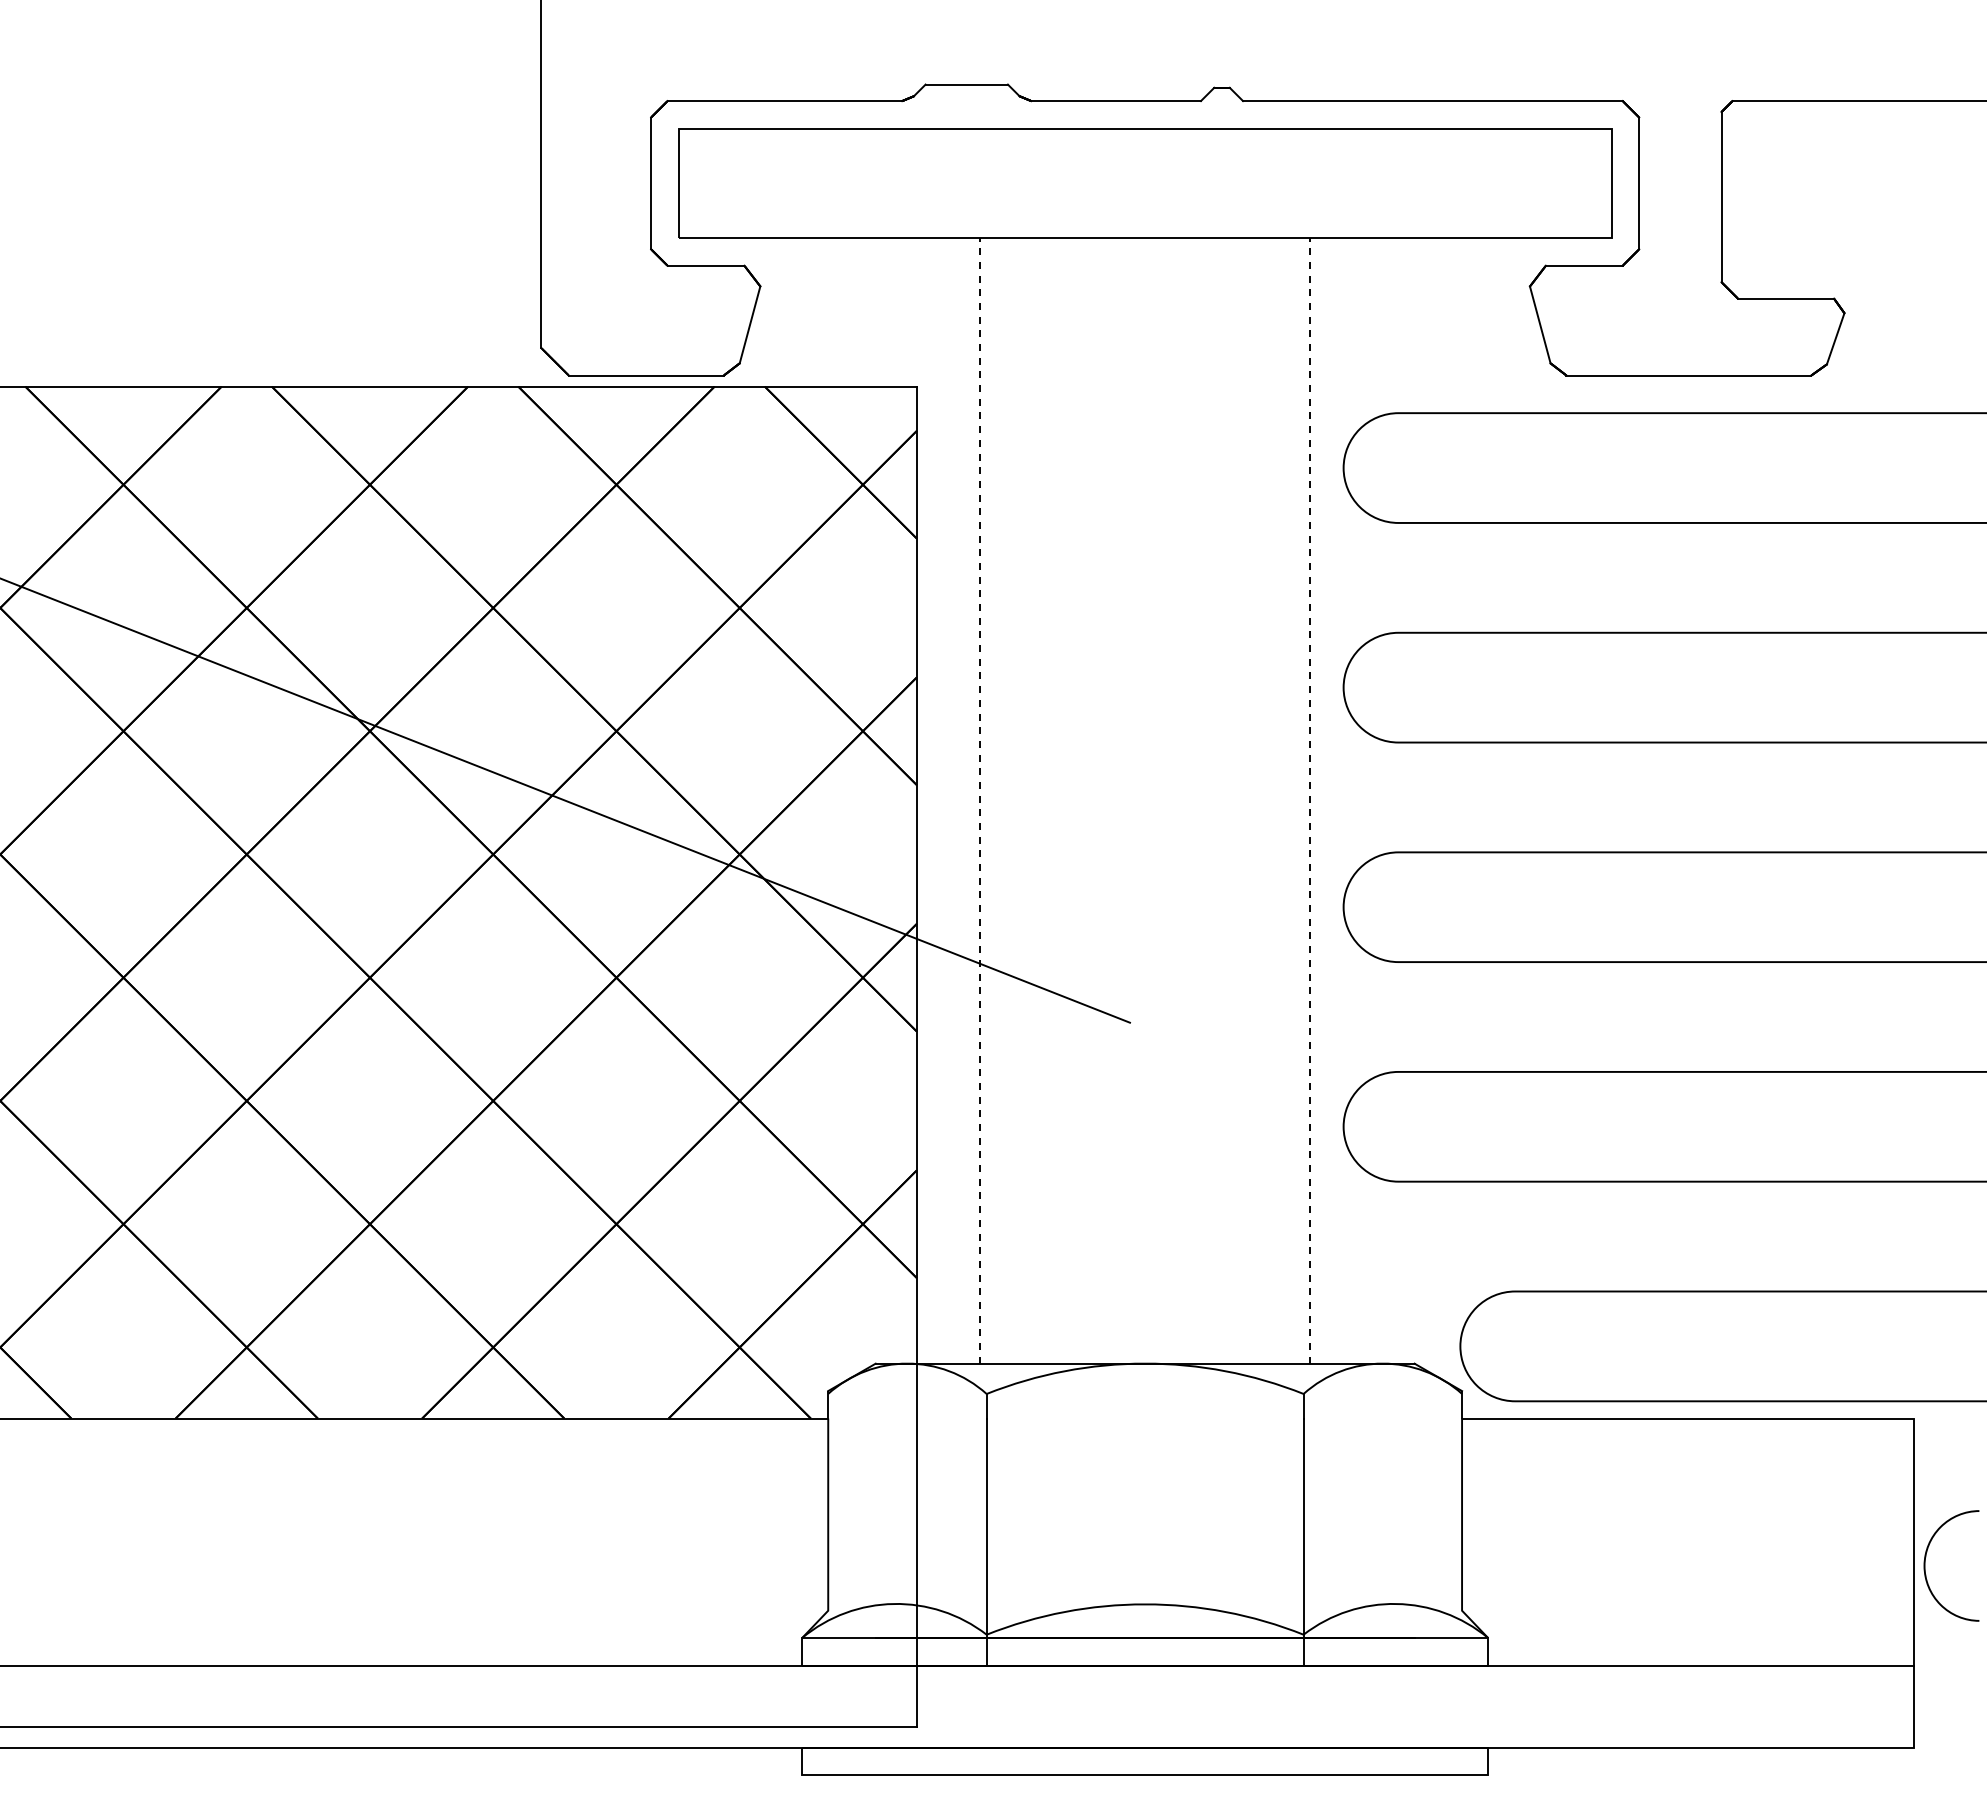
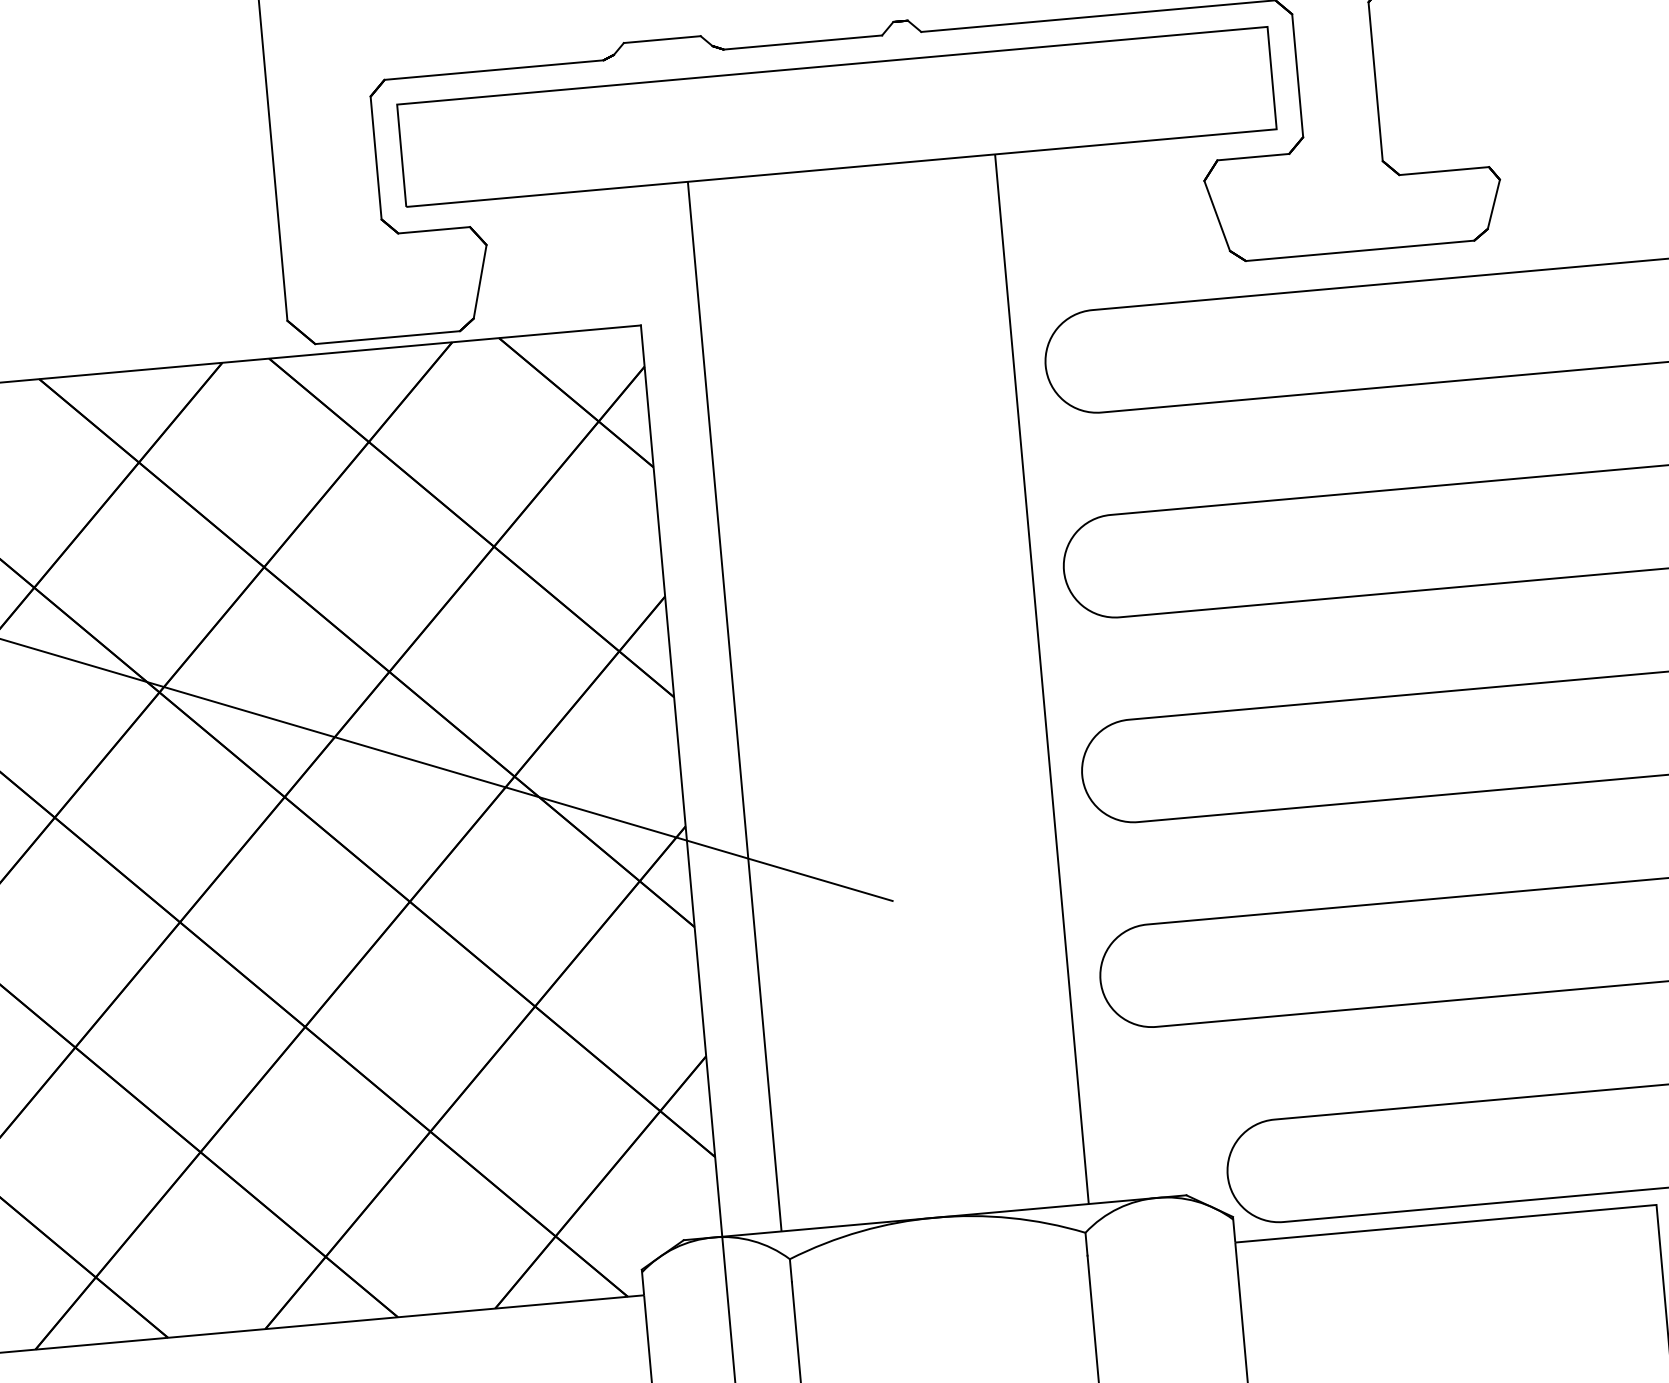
line: (980, 801) -> (734, 707), dashed -> solid
line: (1309, 801) -> (1041, 679), dashed -> solid

